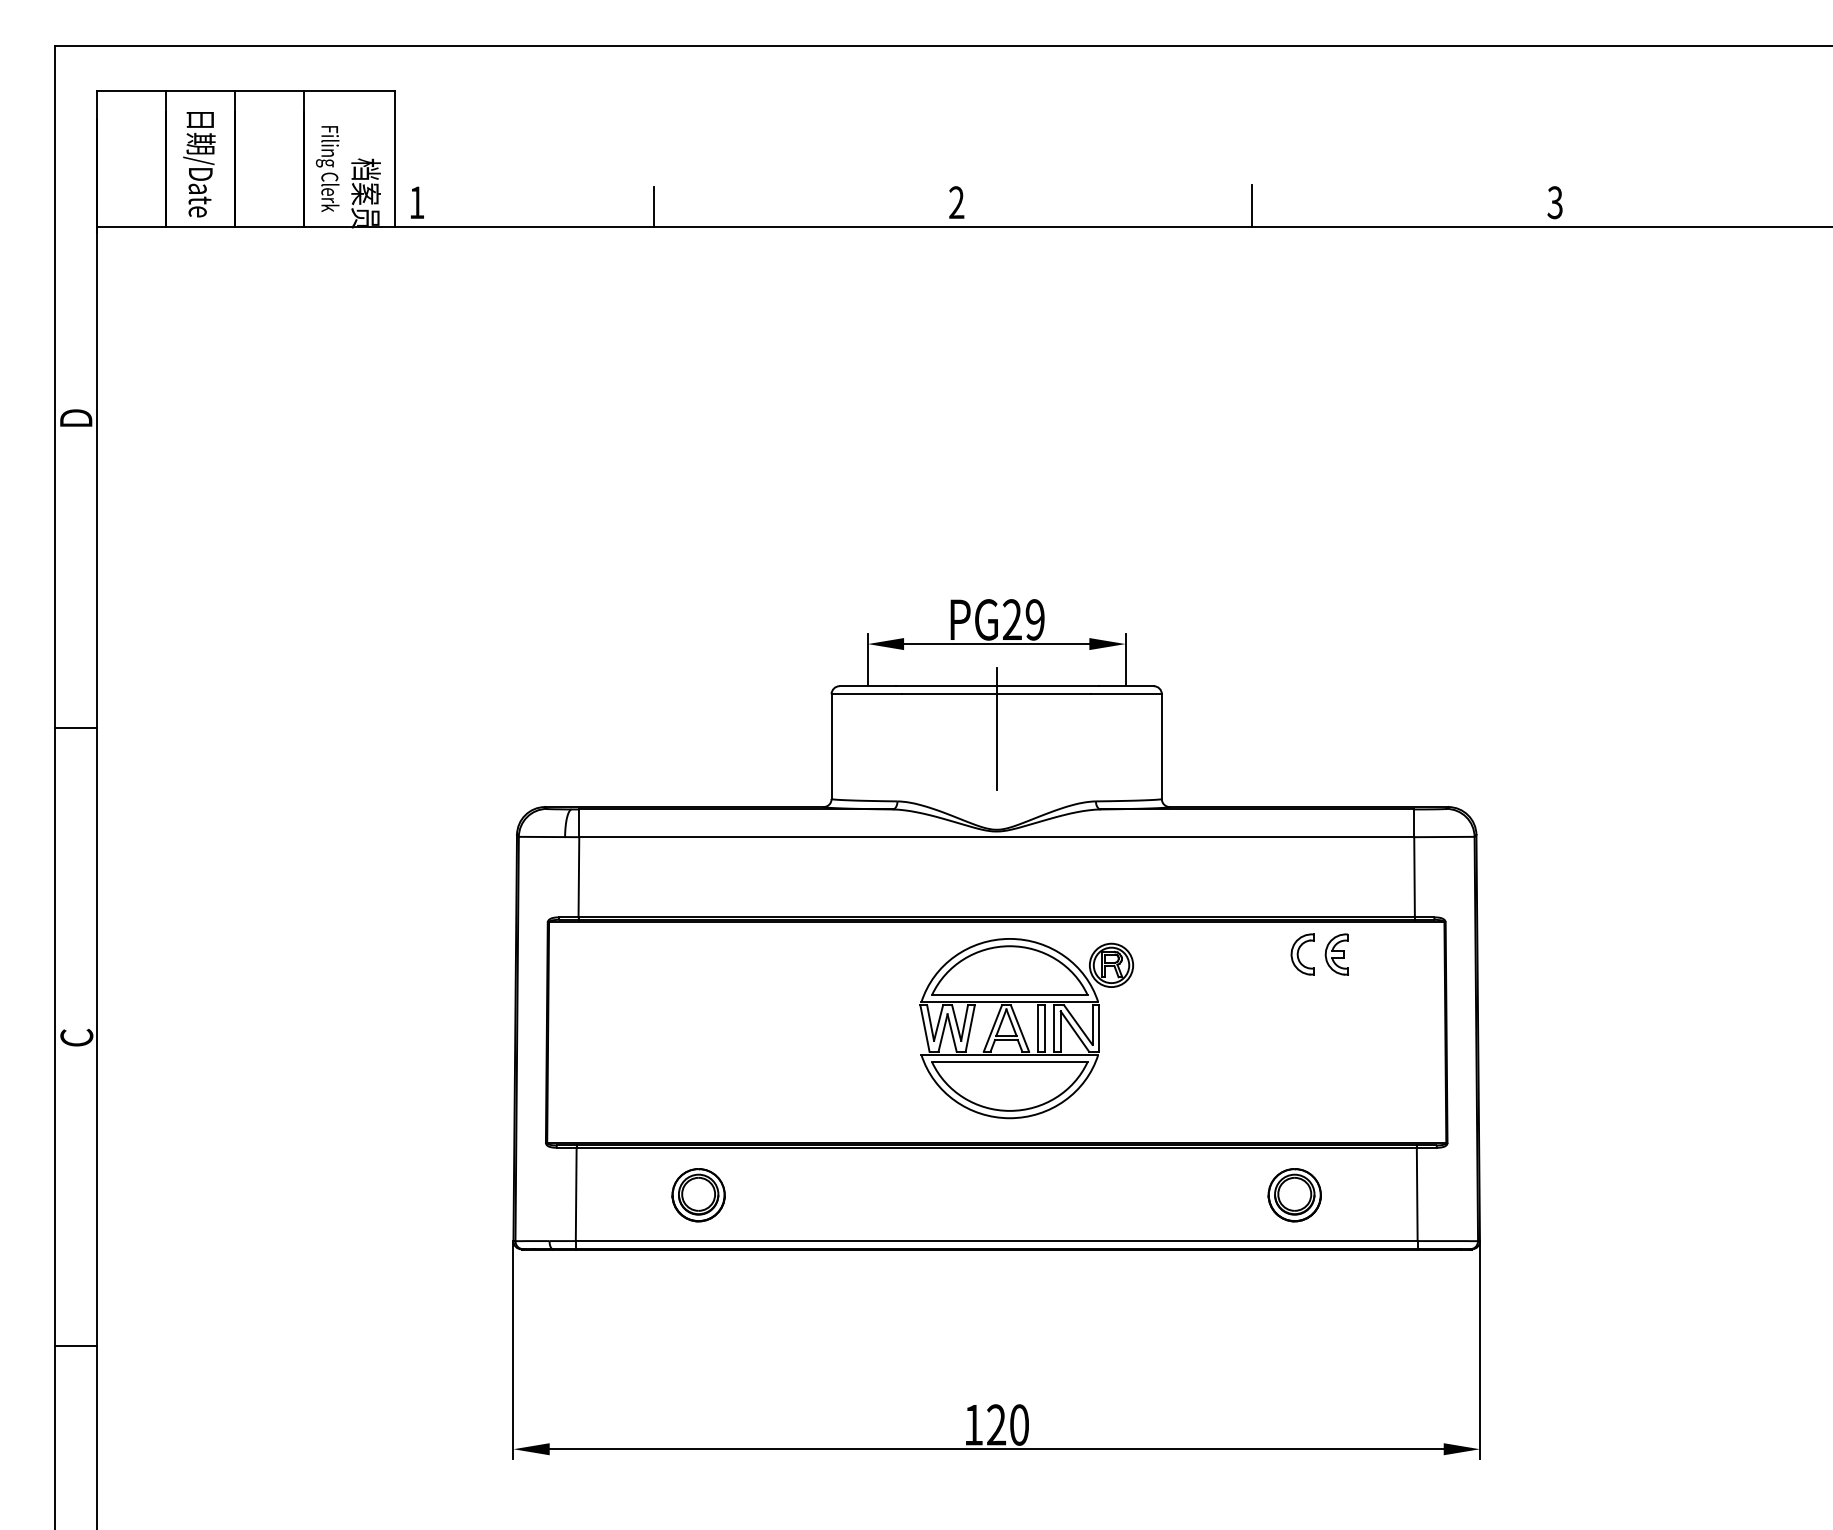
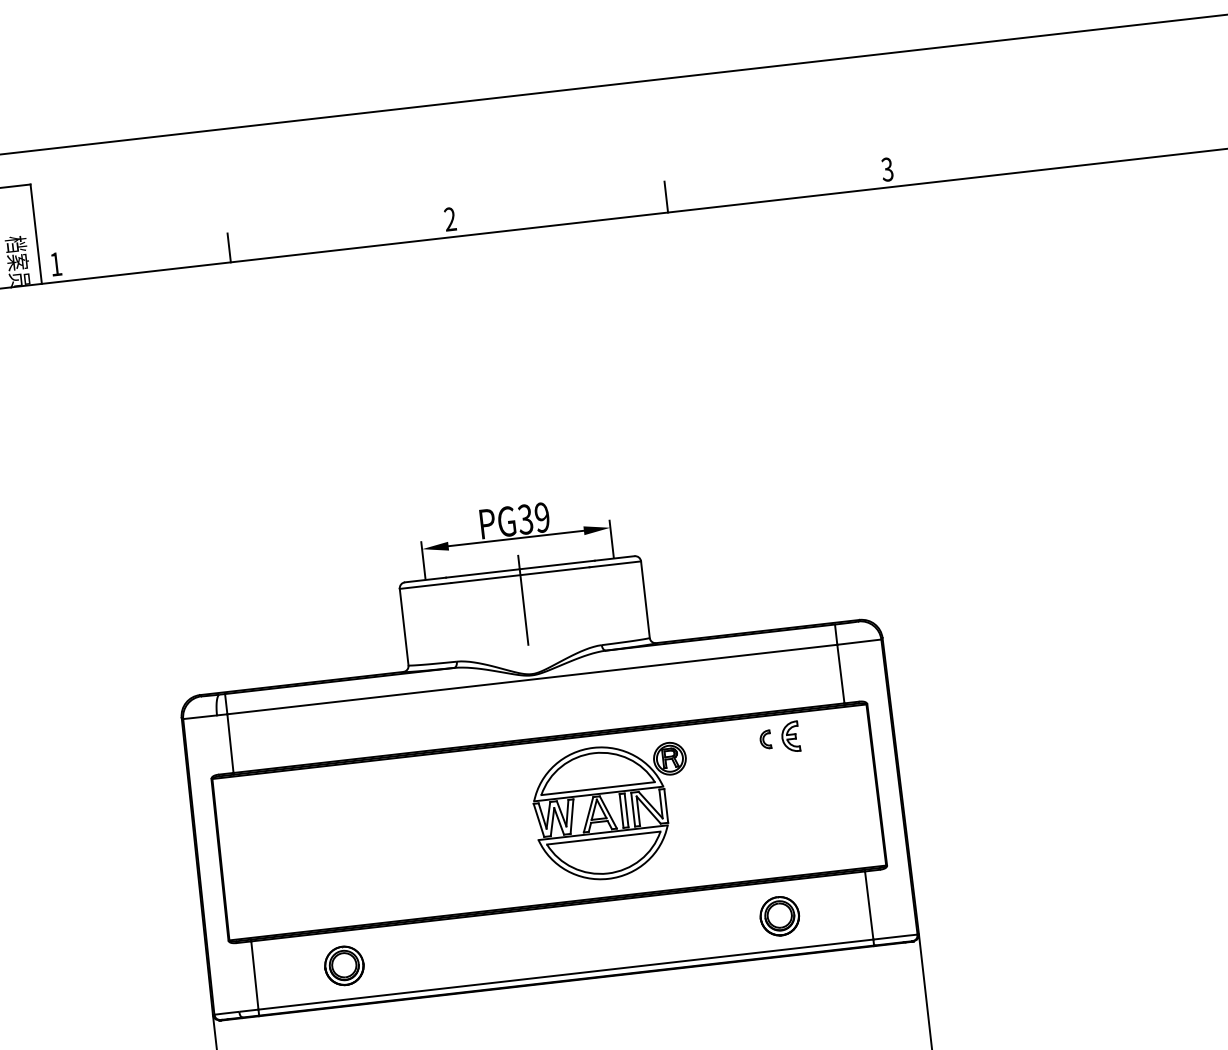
text: (1011, 619) -> (525, 519), PG29 -> PG39
part: (1302, 954) -> (765, 739), size x0.6
part: (1026, 1028) -> (613, 811), moved

